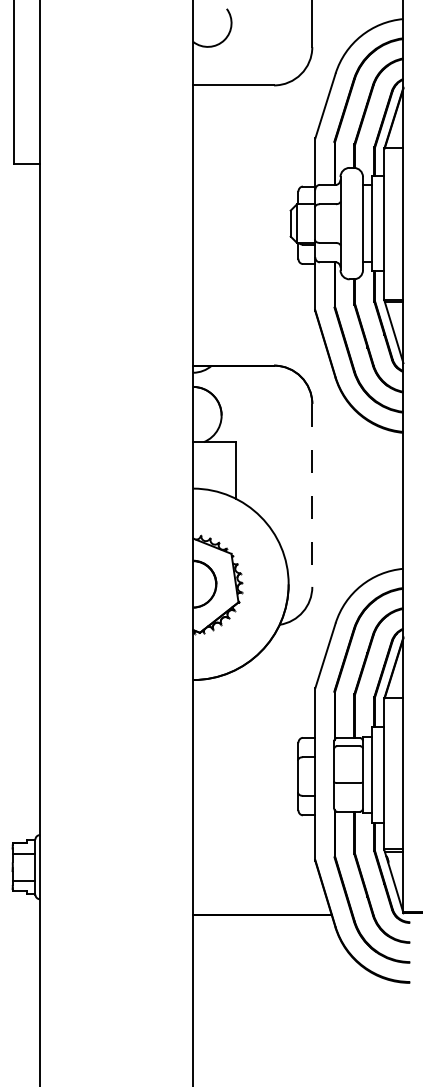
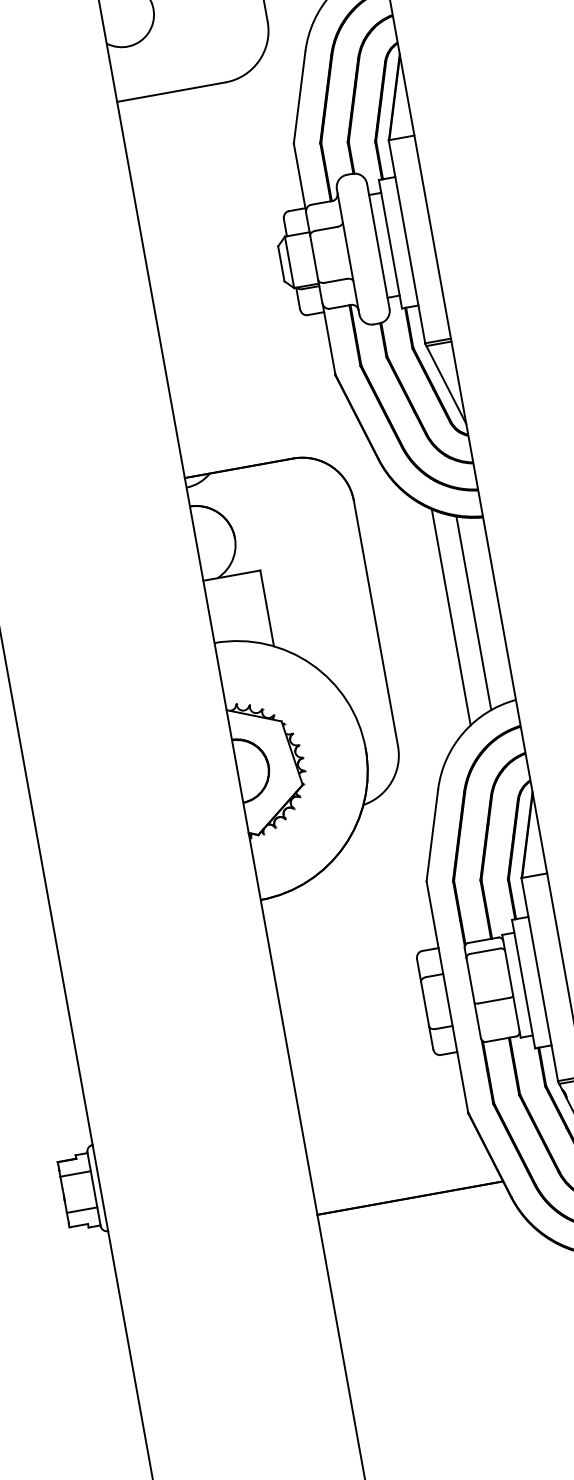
line: (312, 495) -> (376, 623), dashed -> solid
line: (367, 500) -> (451, 616), added
line: (384, 500) -> (474, 612), added

